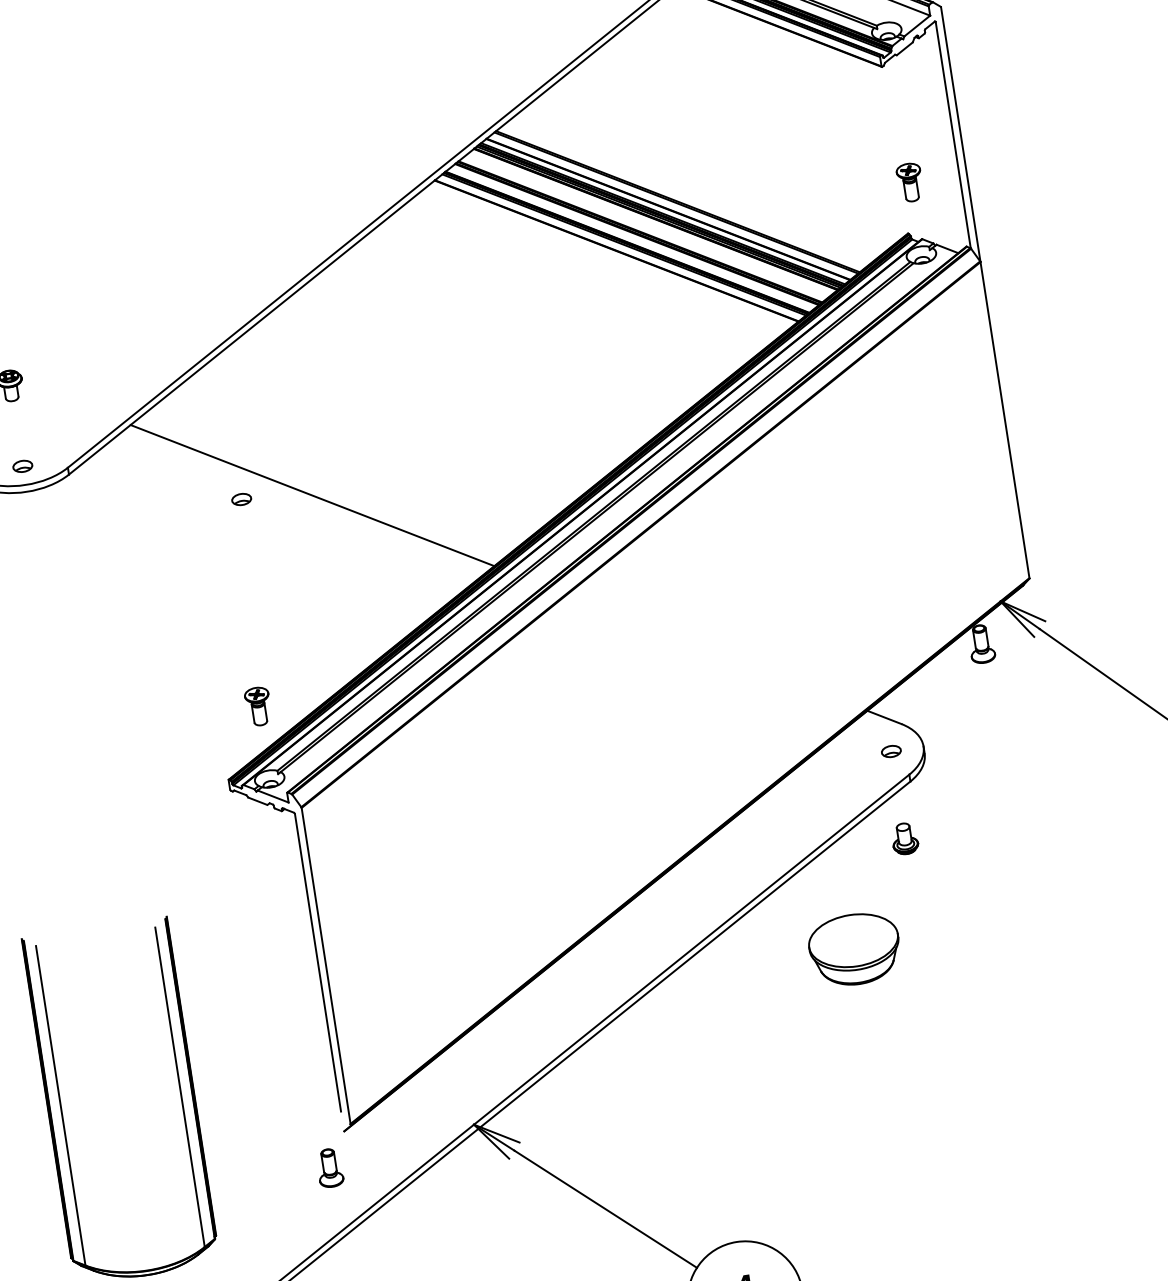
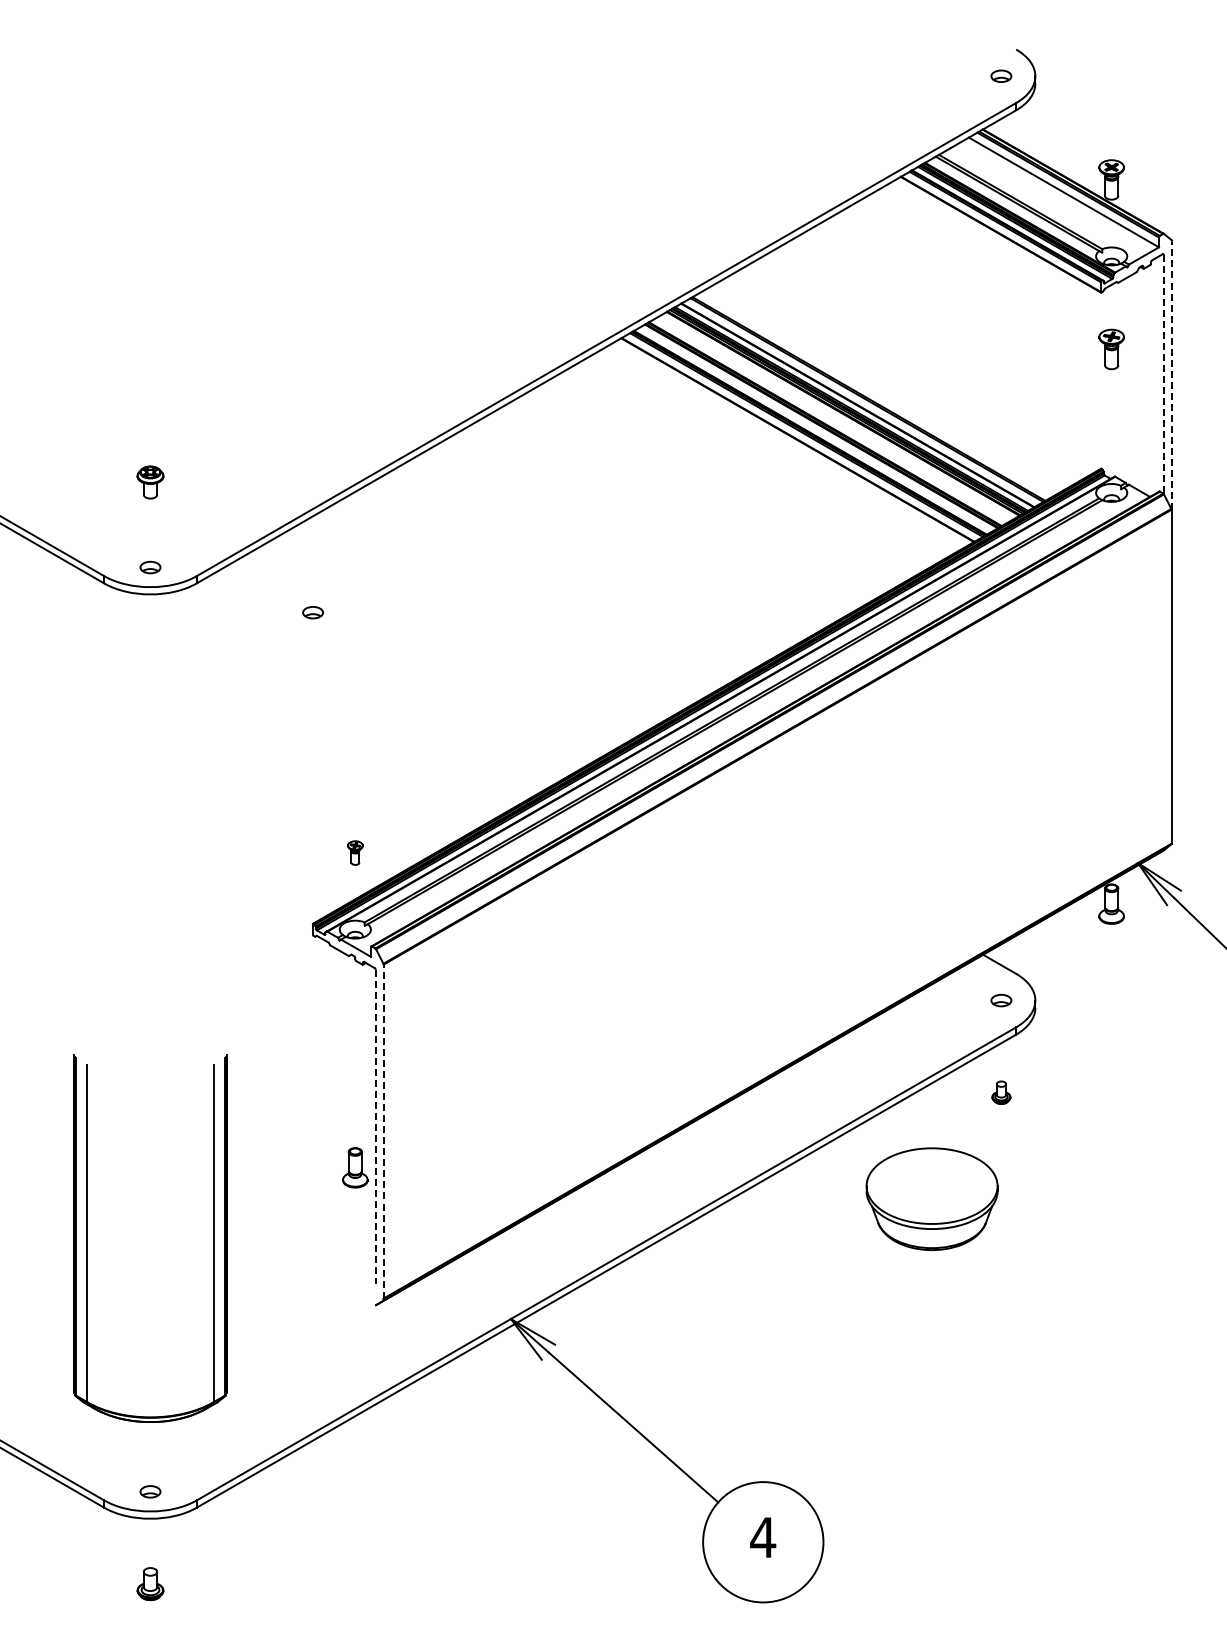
line: (953, 135) -> (1163, 374), solid -> dashed
line: (960, 135) -> (1171, 375), solid -> dashed
part: (910, 182) -> (1111, 349), moved
line: (312, 495) -> (444, 643), removed
part: (241, 499) -> (312, 612), moved
part: (258, 706) -> (355, 852), size x0.6
part: (904, 838) -> (1001, 1092), size x0.7
part: (854, 949) -> (931, 1198), size x1.4
line: (317, 963) -> (375, 1127), solid -> dashed
line: (325, 965) -> (383, 1131), solid -> dashed
part: (330, 1167) -> (355, 1167), moved

